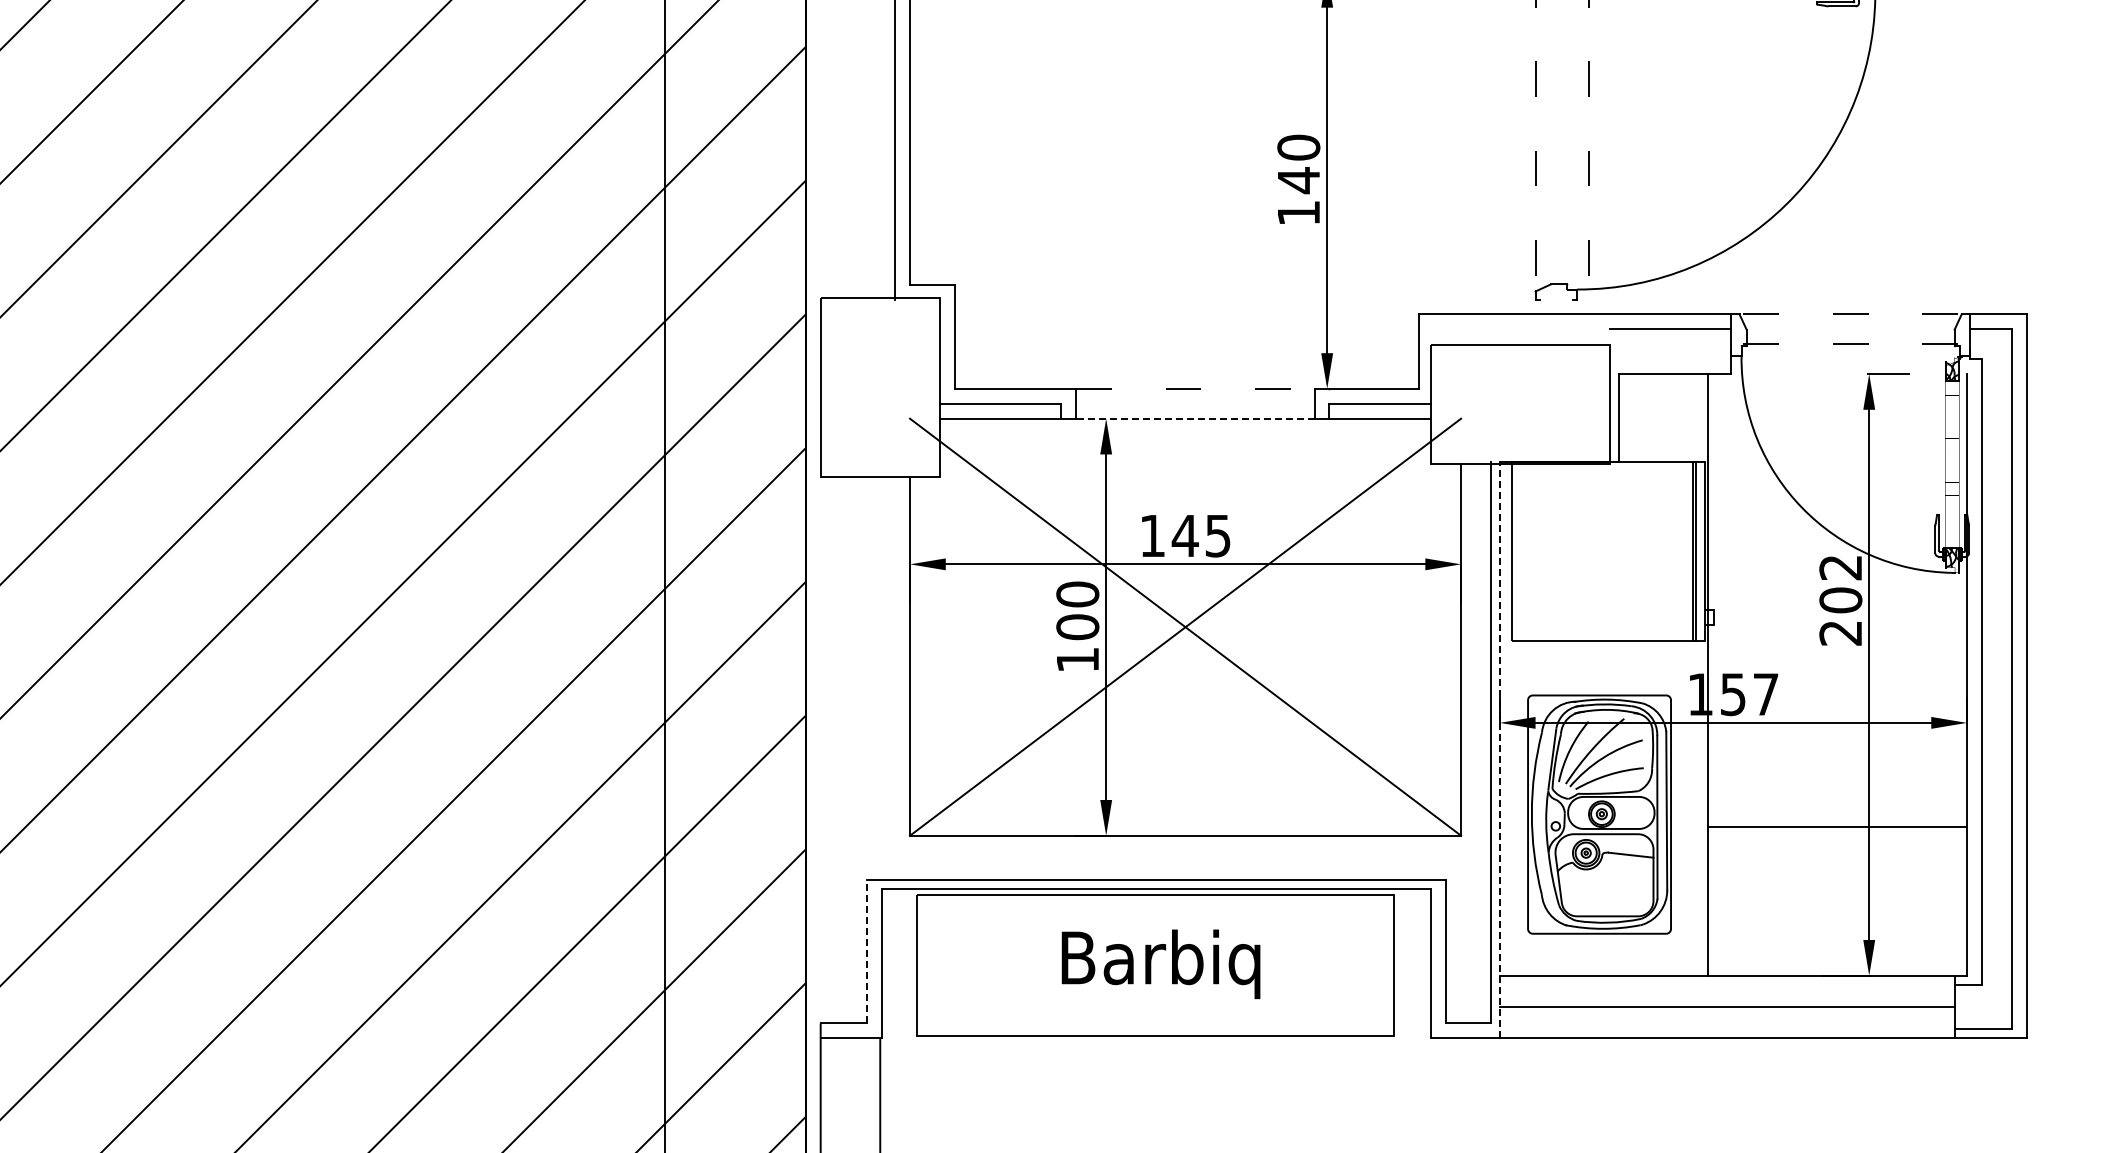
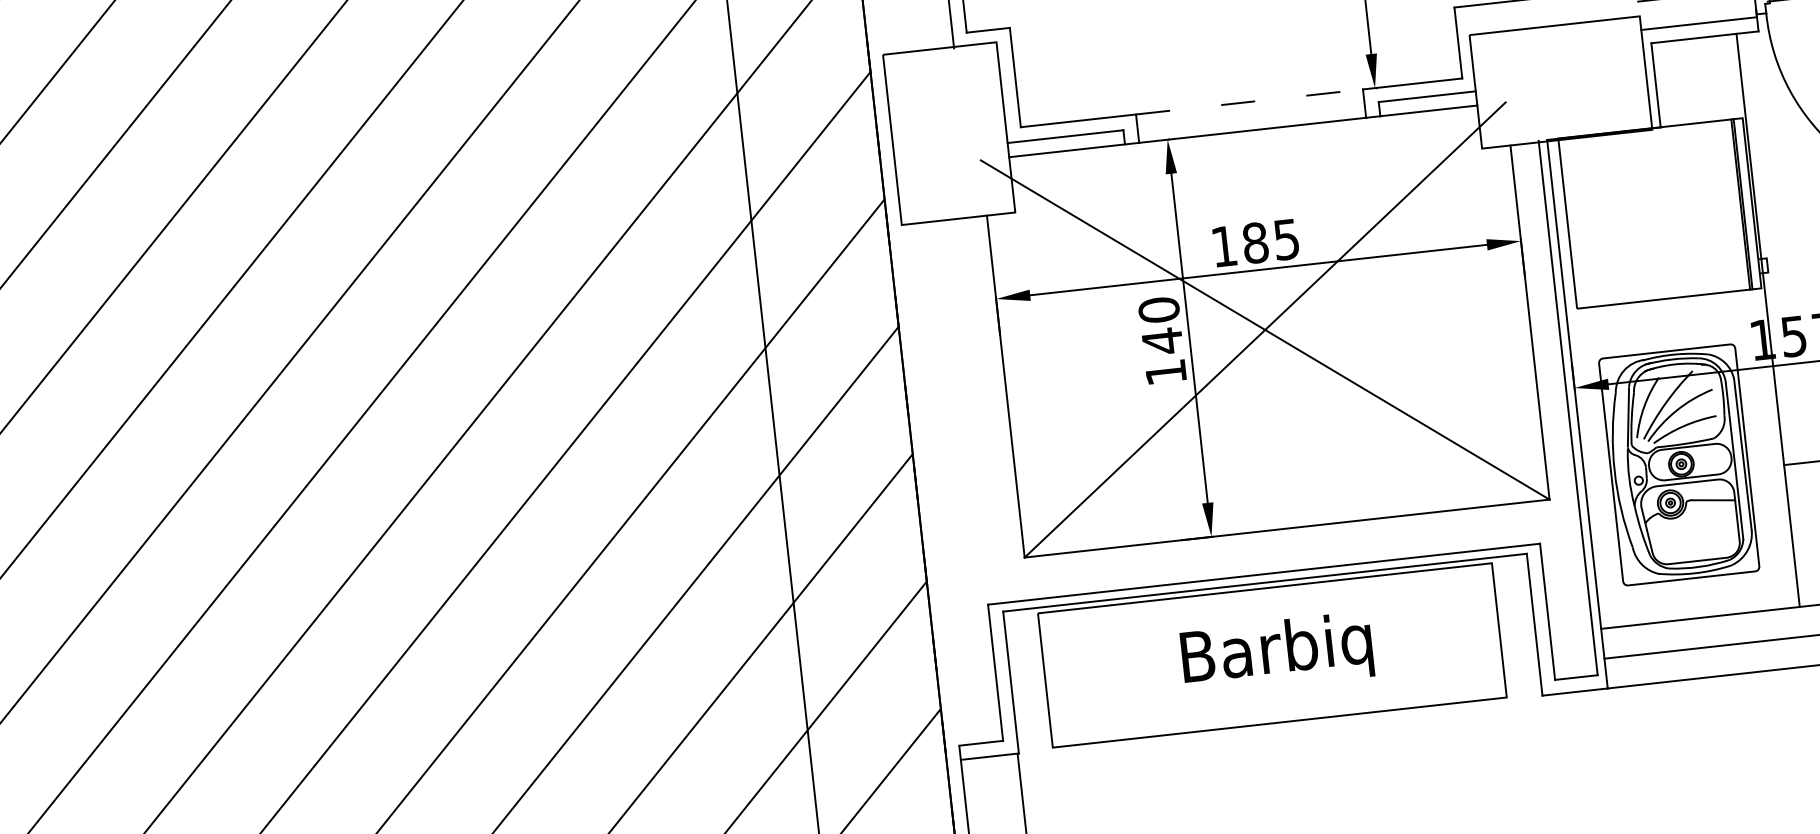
line: (1670, 359) -> (1698, 23), added
line: (1194, 418) -> (1251, 130), dashed -> solid
text: (1184, 535) -> (1254, 242), 145 -> 185
text: (1077, 626) -> (1162, 340), 100 -> 140
line: (1499, 750) -> (1577, 414), dashed -> solid
line: (866, 951) -> (995, 672), dashed -> solid

